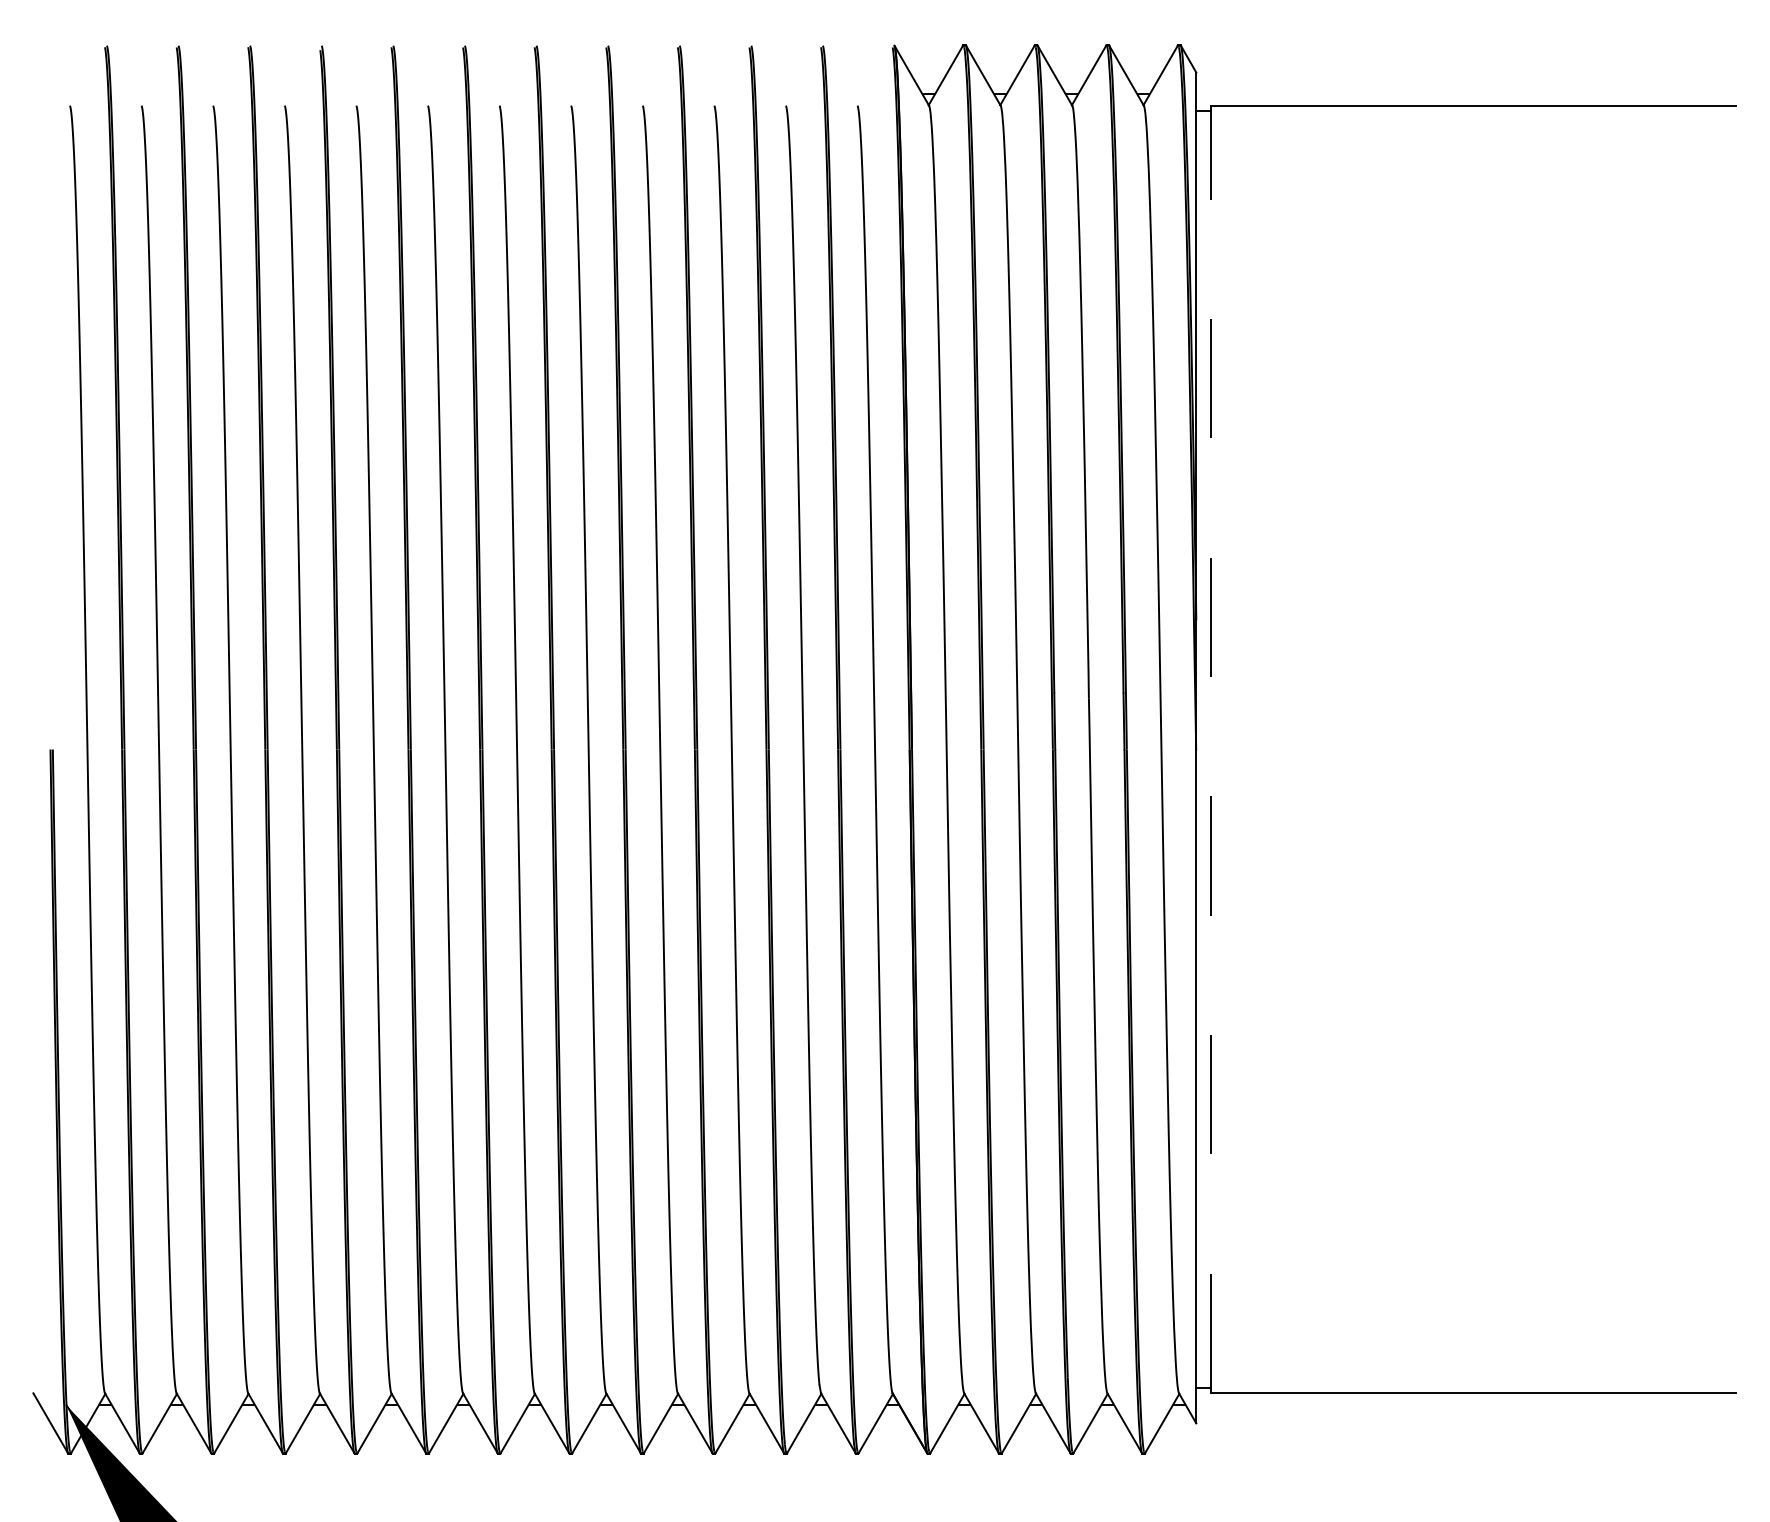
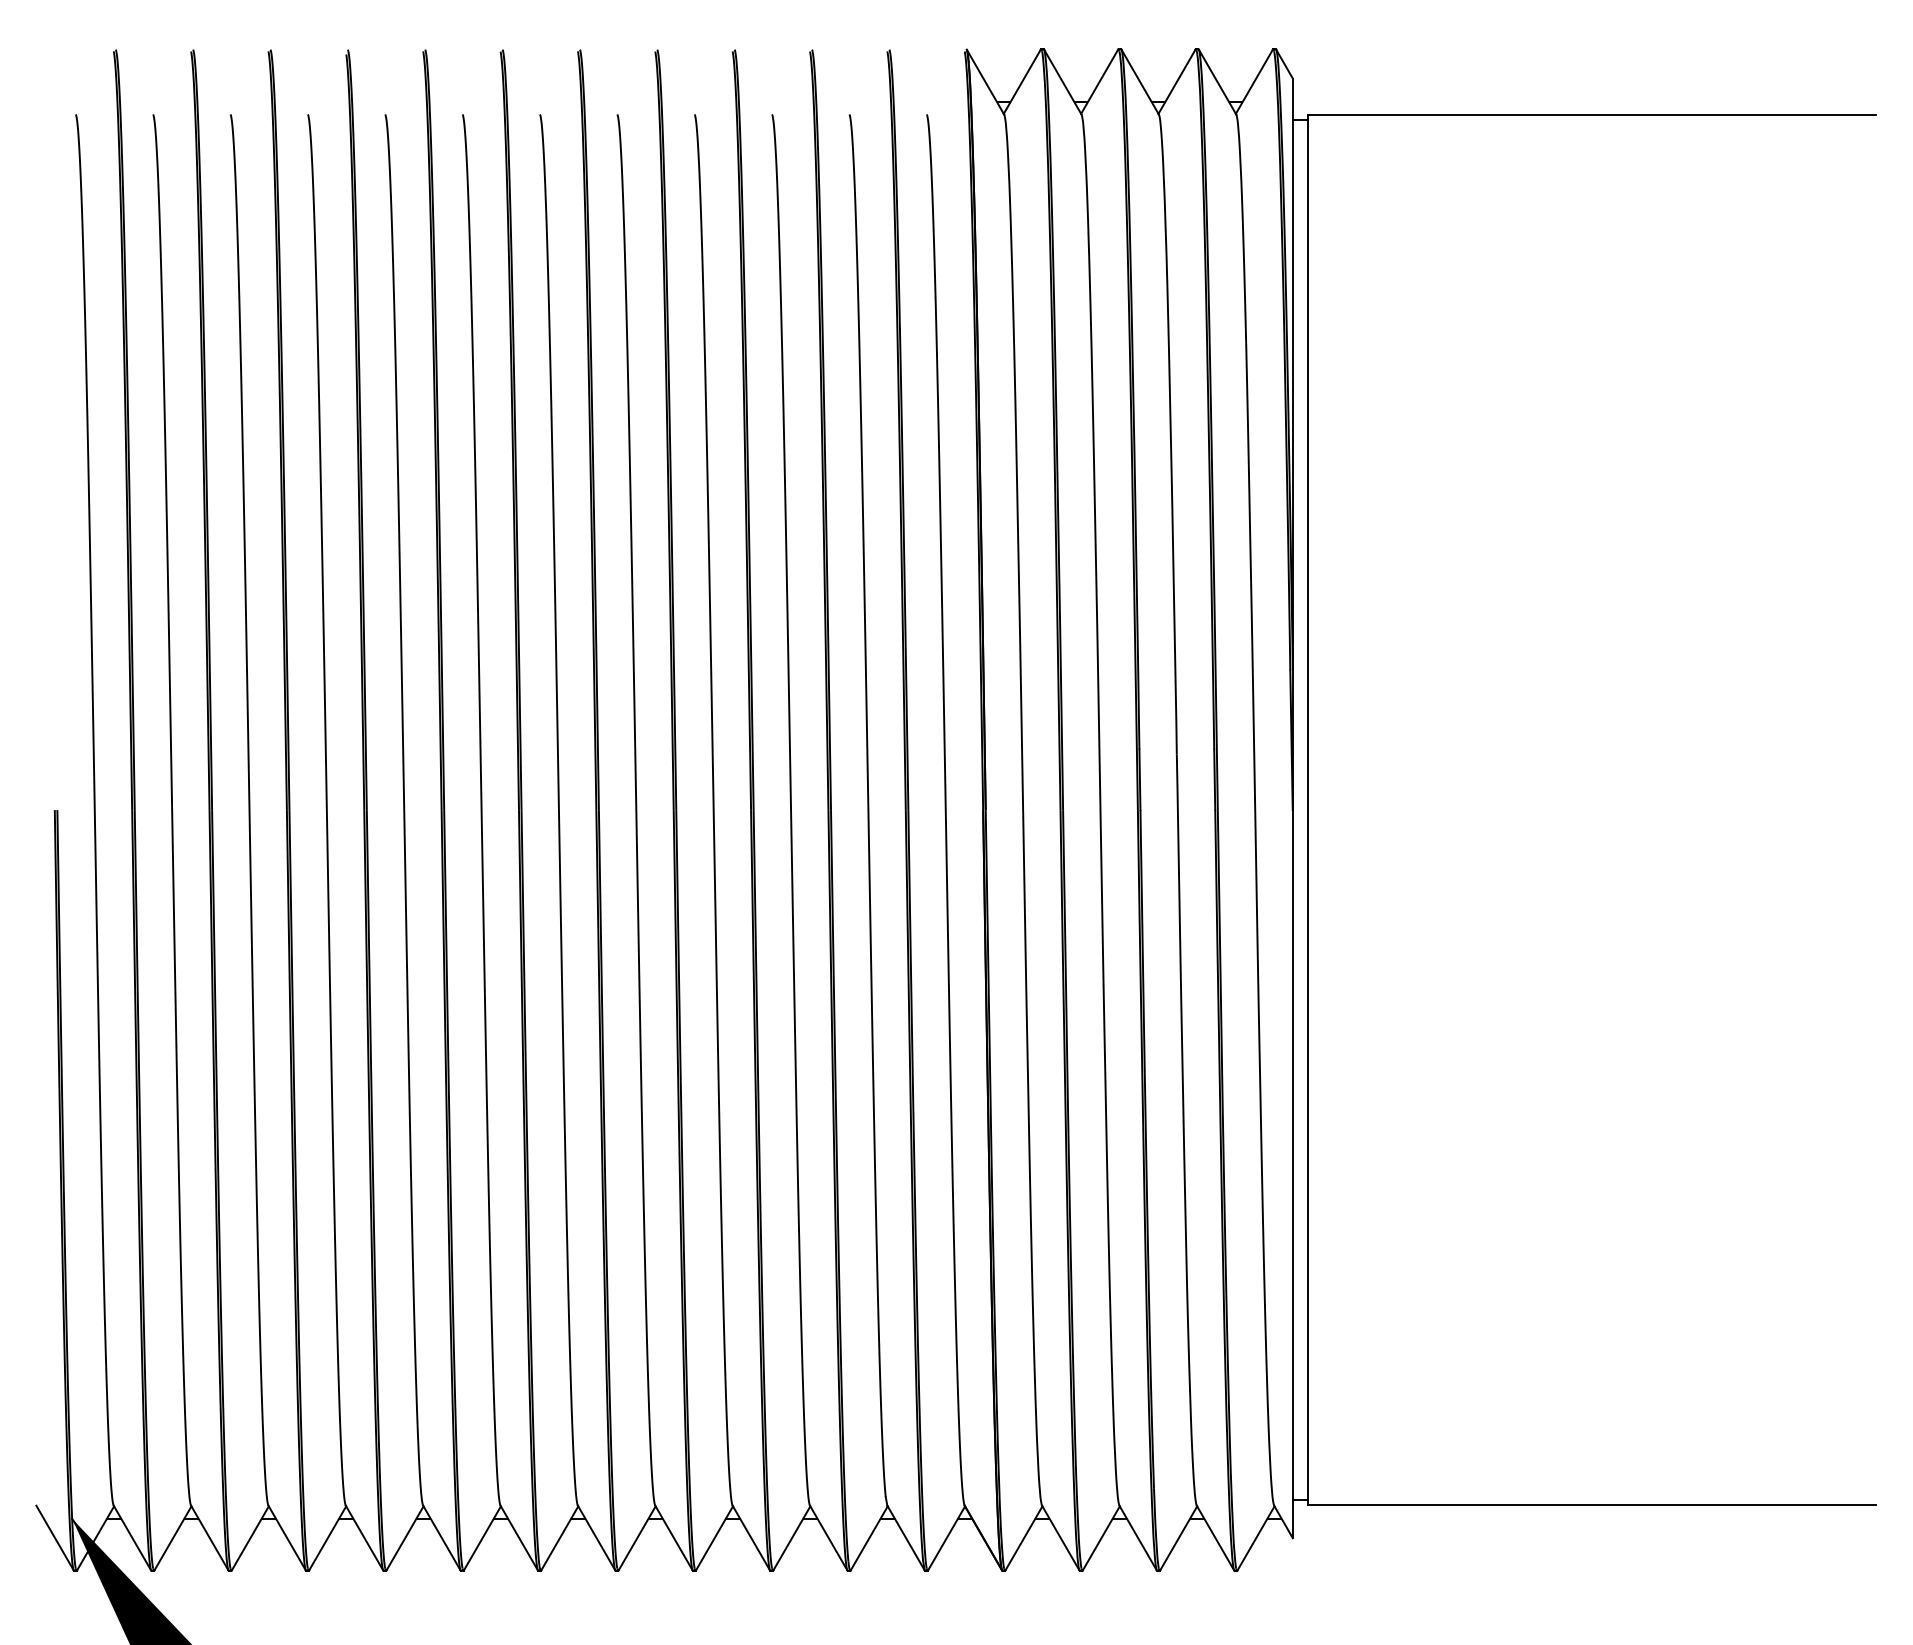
line: (1210, 748) -> (1308, 809), dashed -> solid

